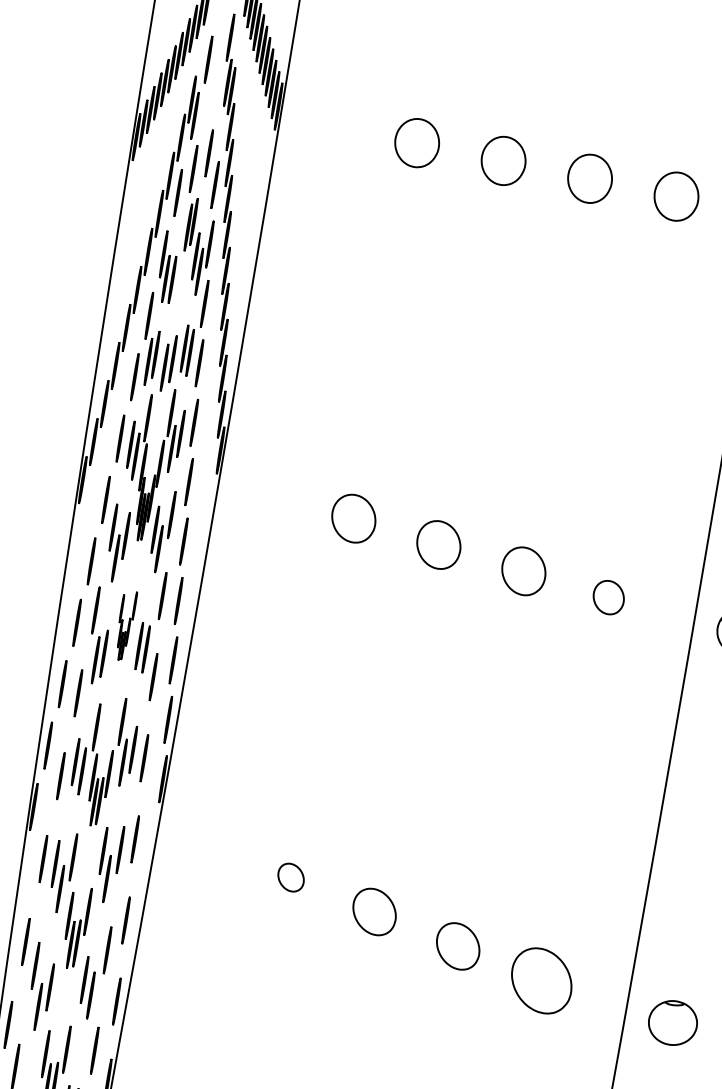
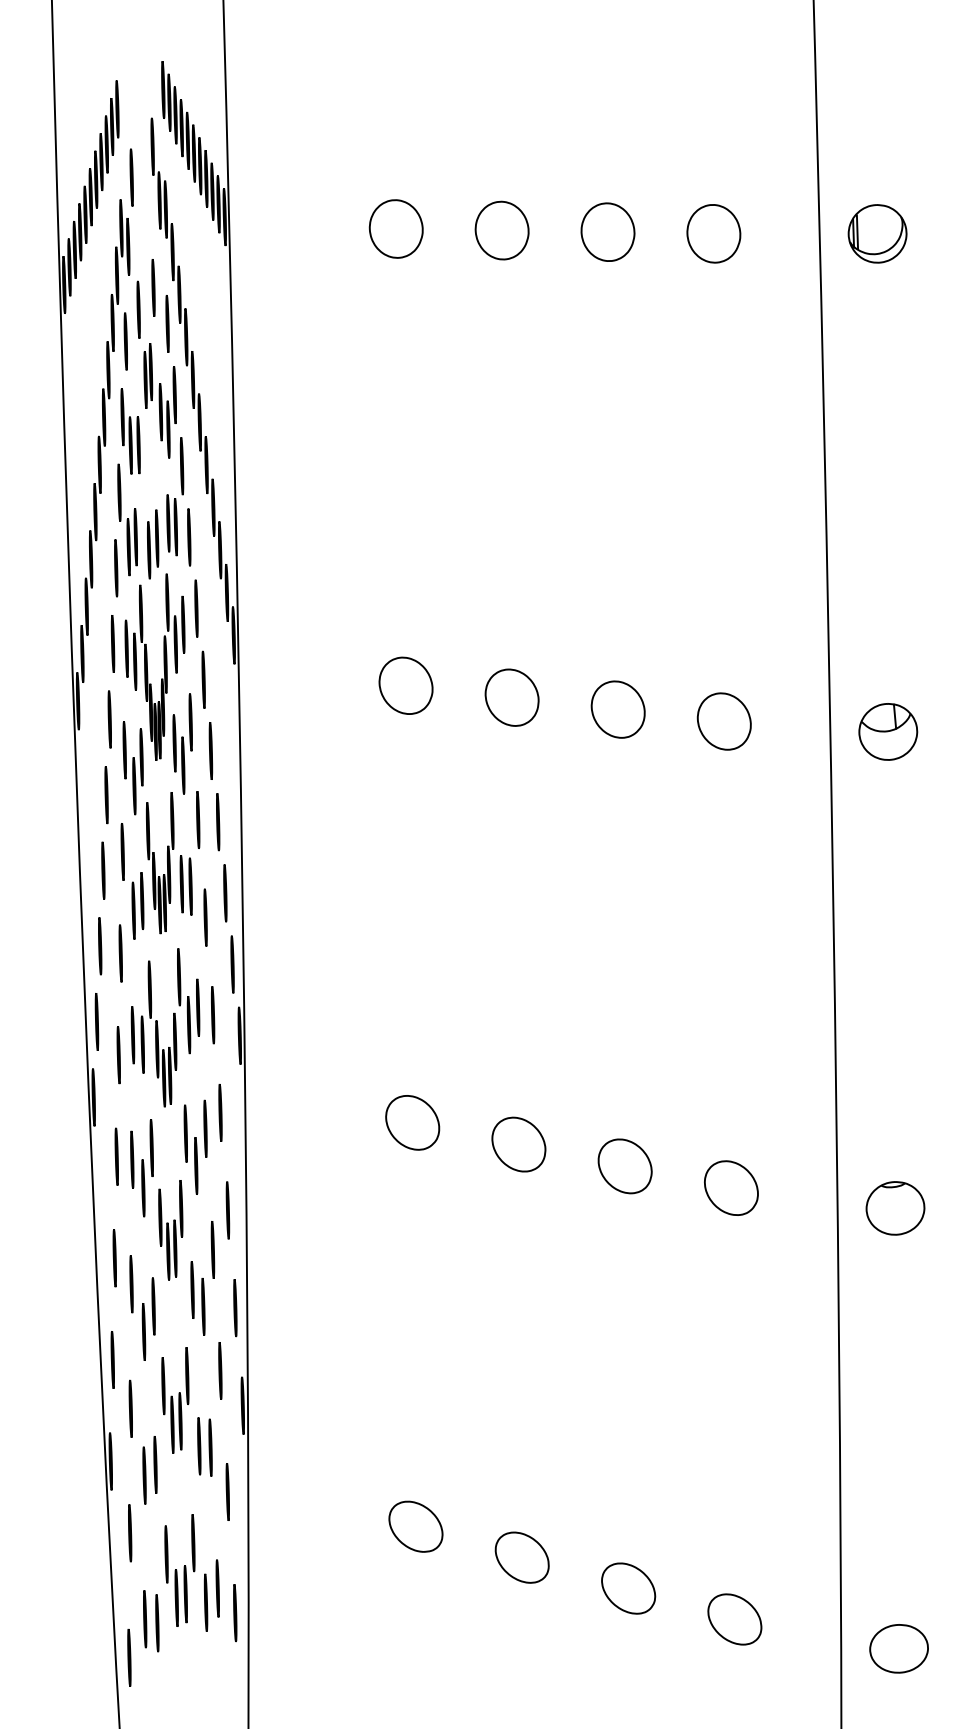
part: (608, 597) -> (723, 721), size x1.43
part: (125, 625) -> (160, 863), size x1.67
part: (290, 877) -> (412, 1122), size x1.67
part: (541, 980) -> (731, 1187), size x0.71

